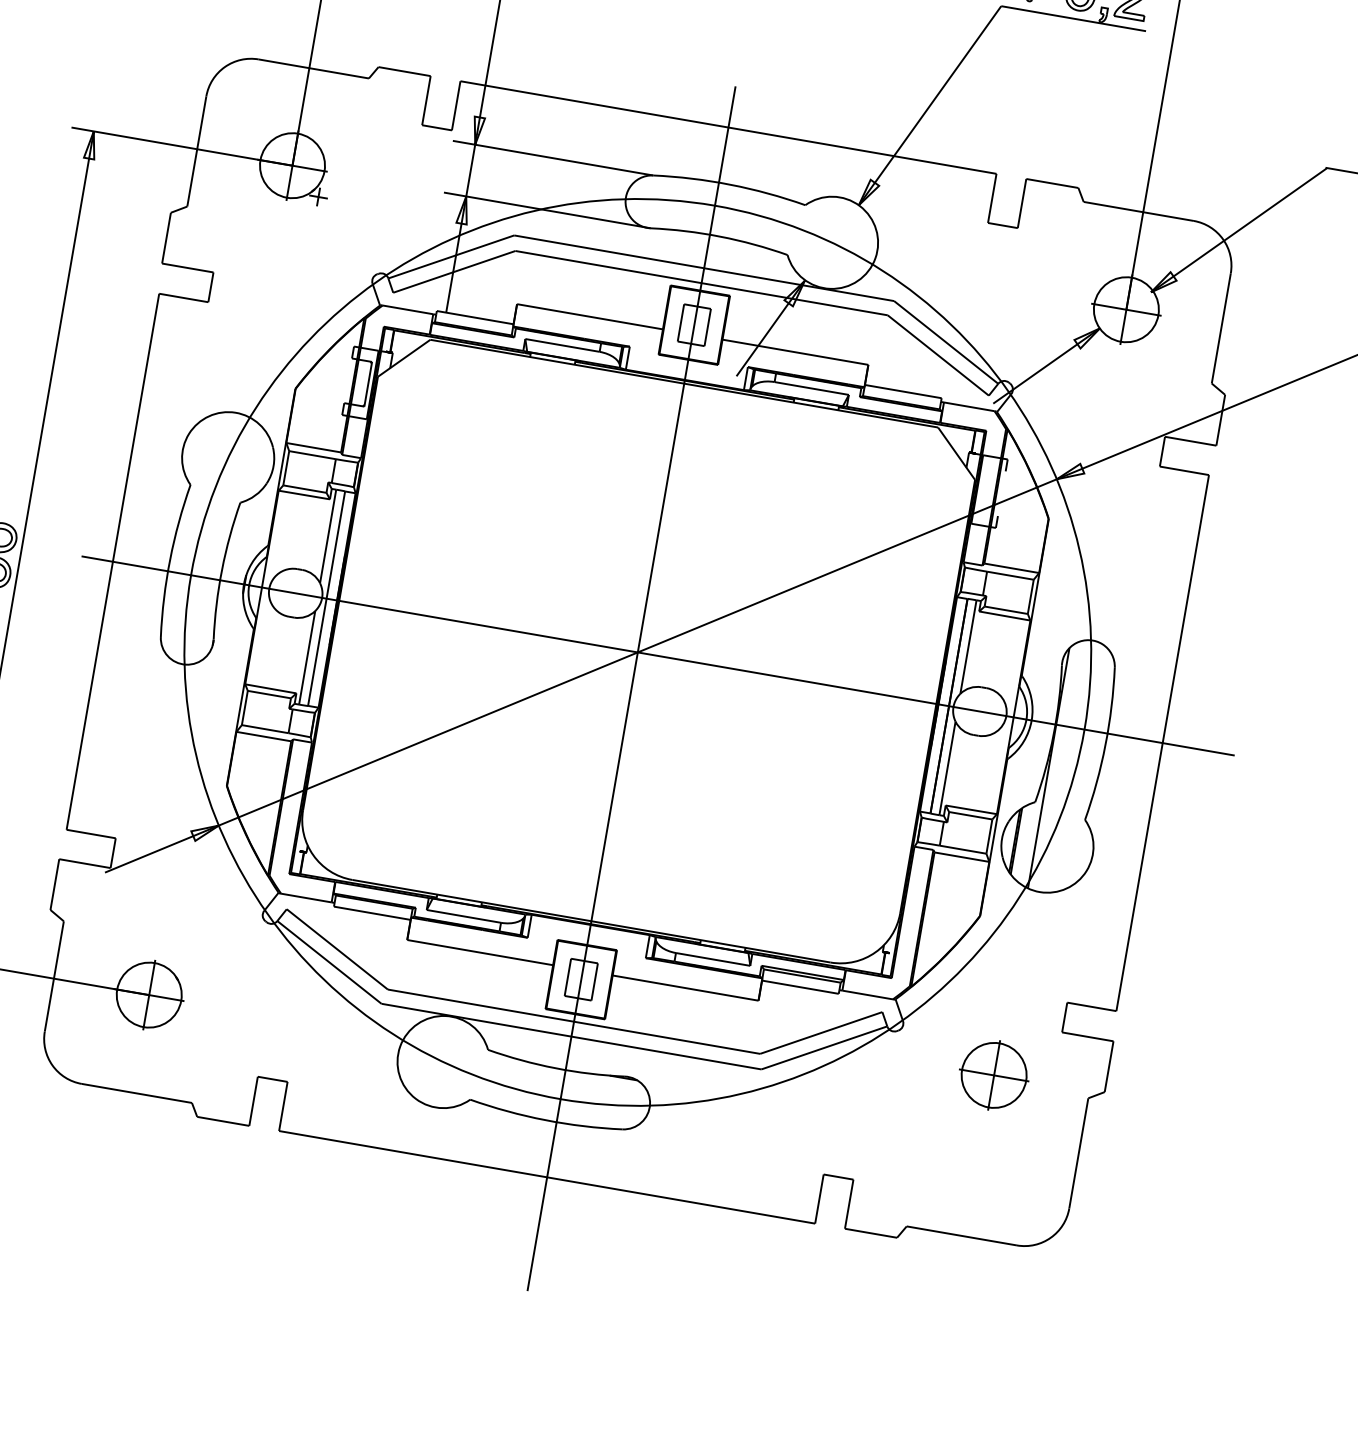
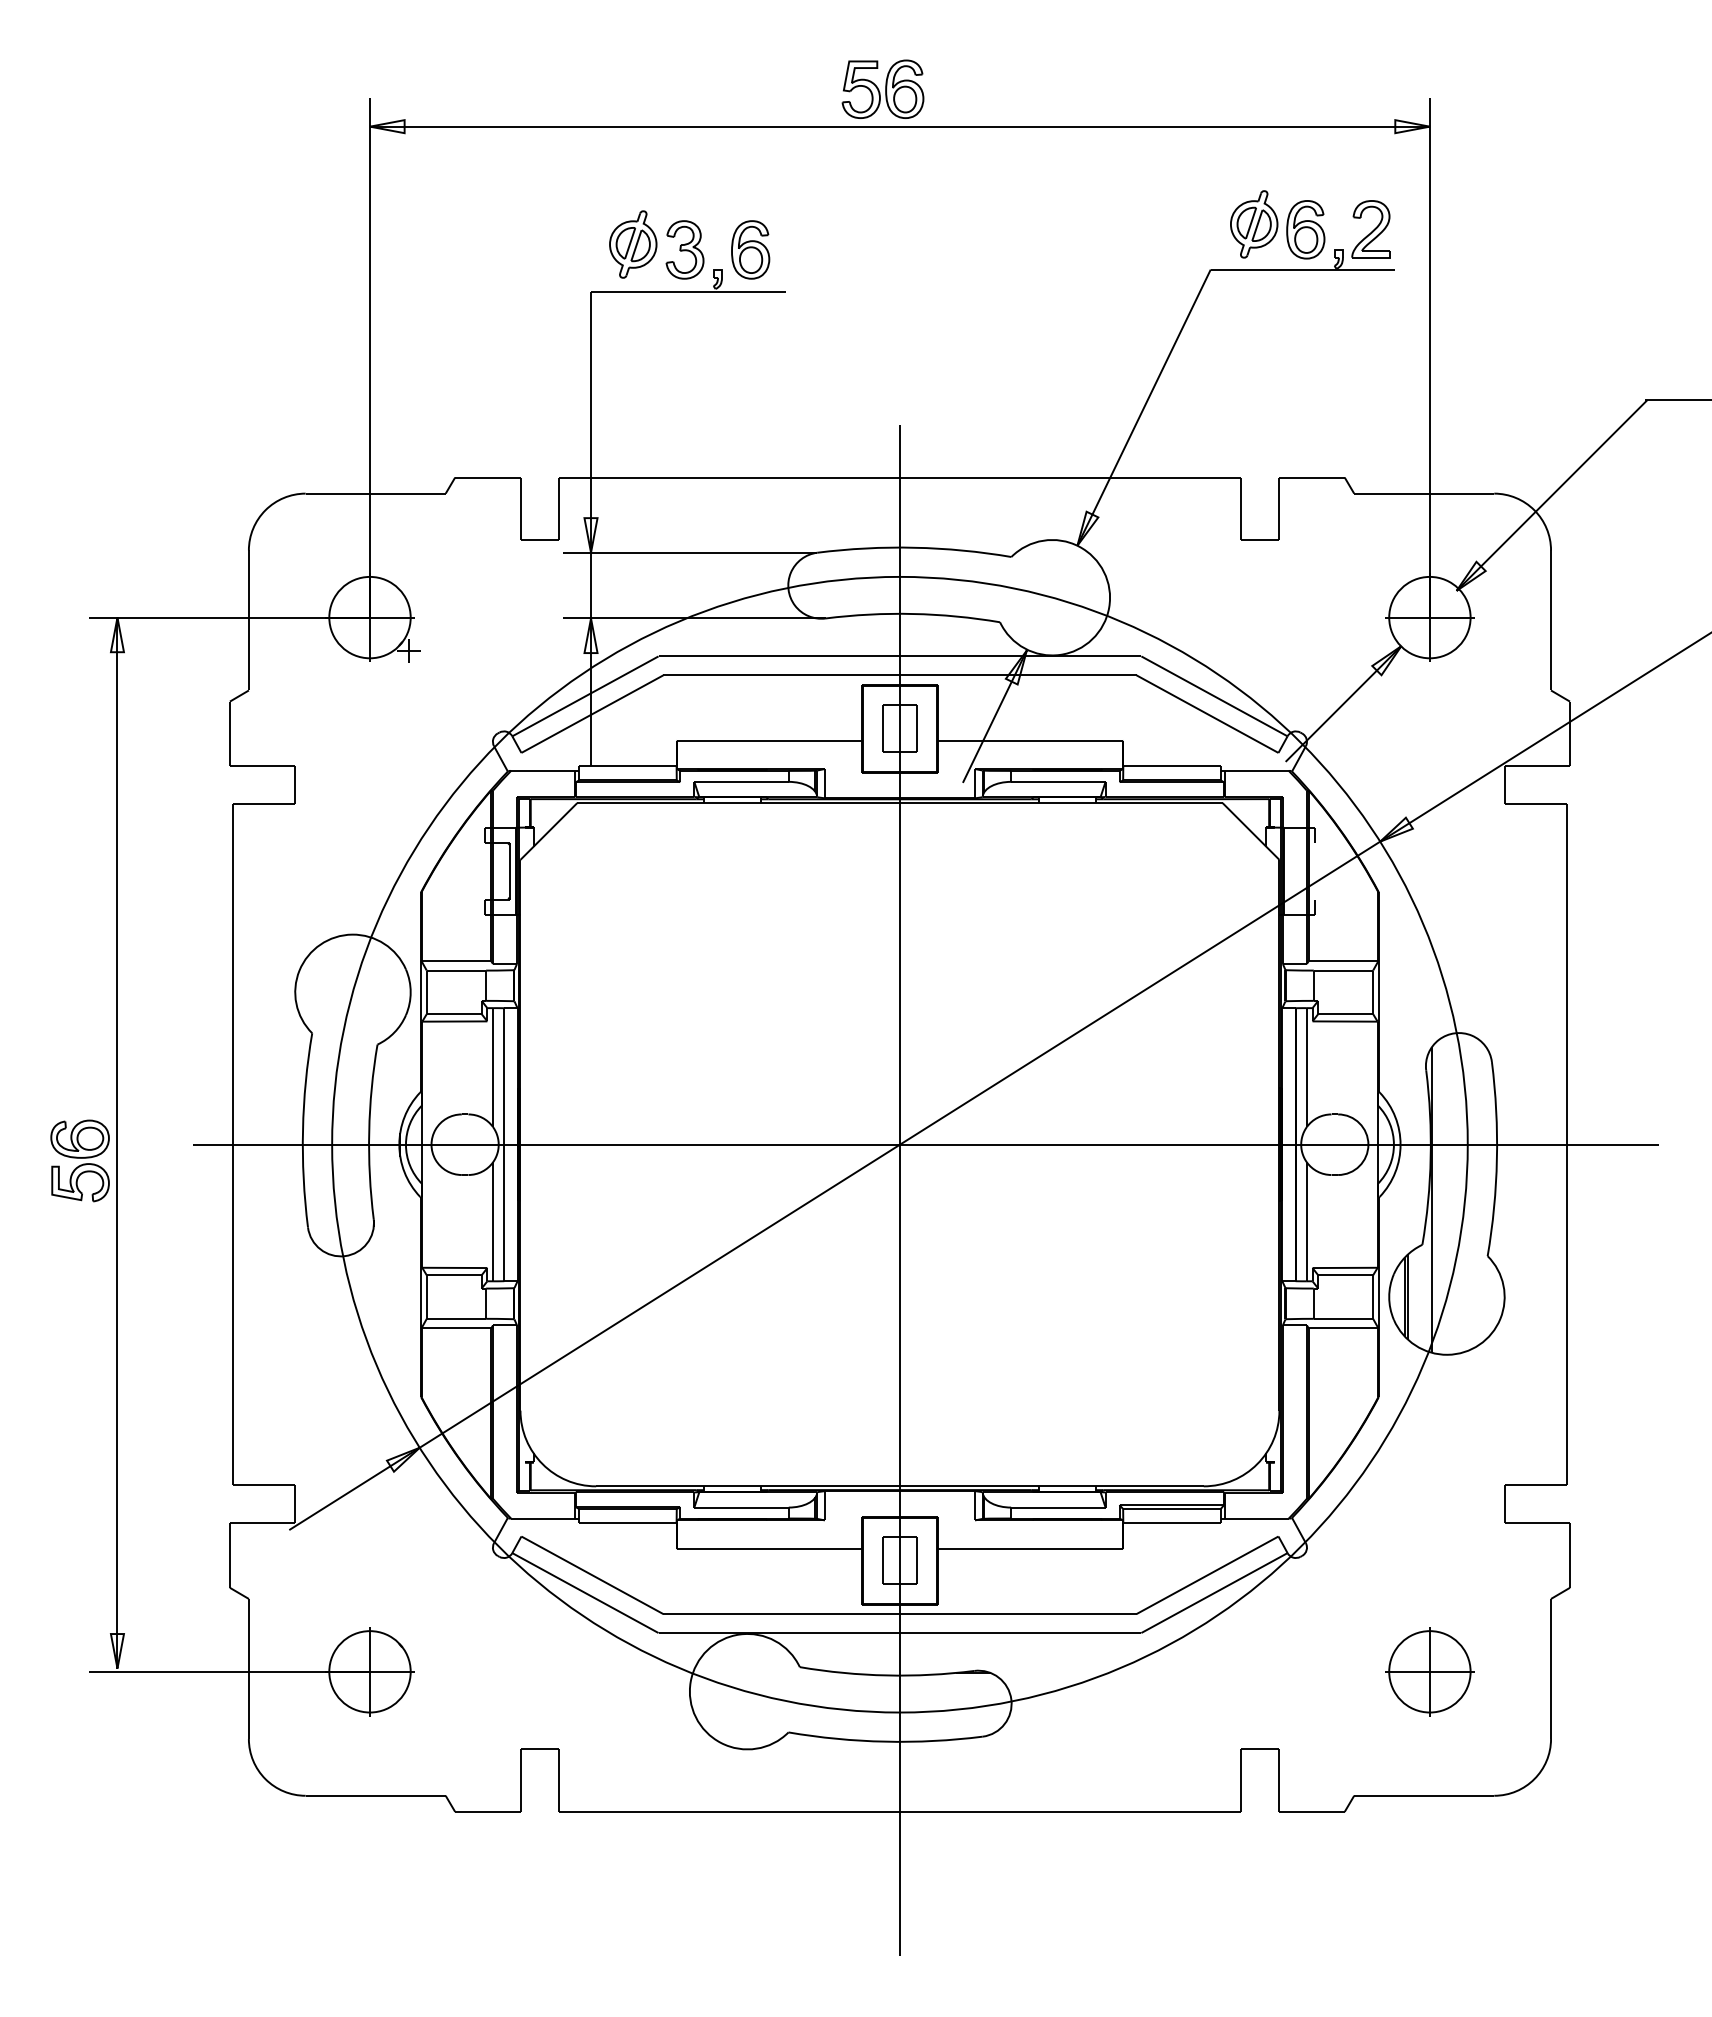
part: (993, 1075) -> (1429, 1671), moved

